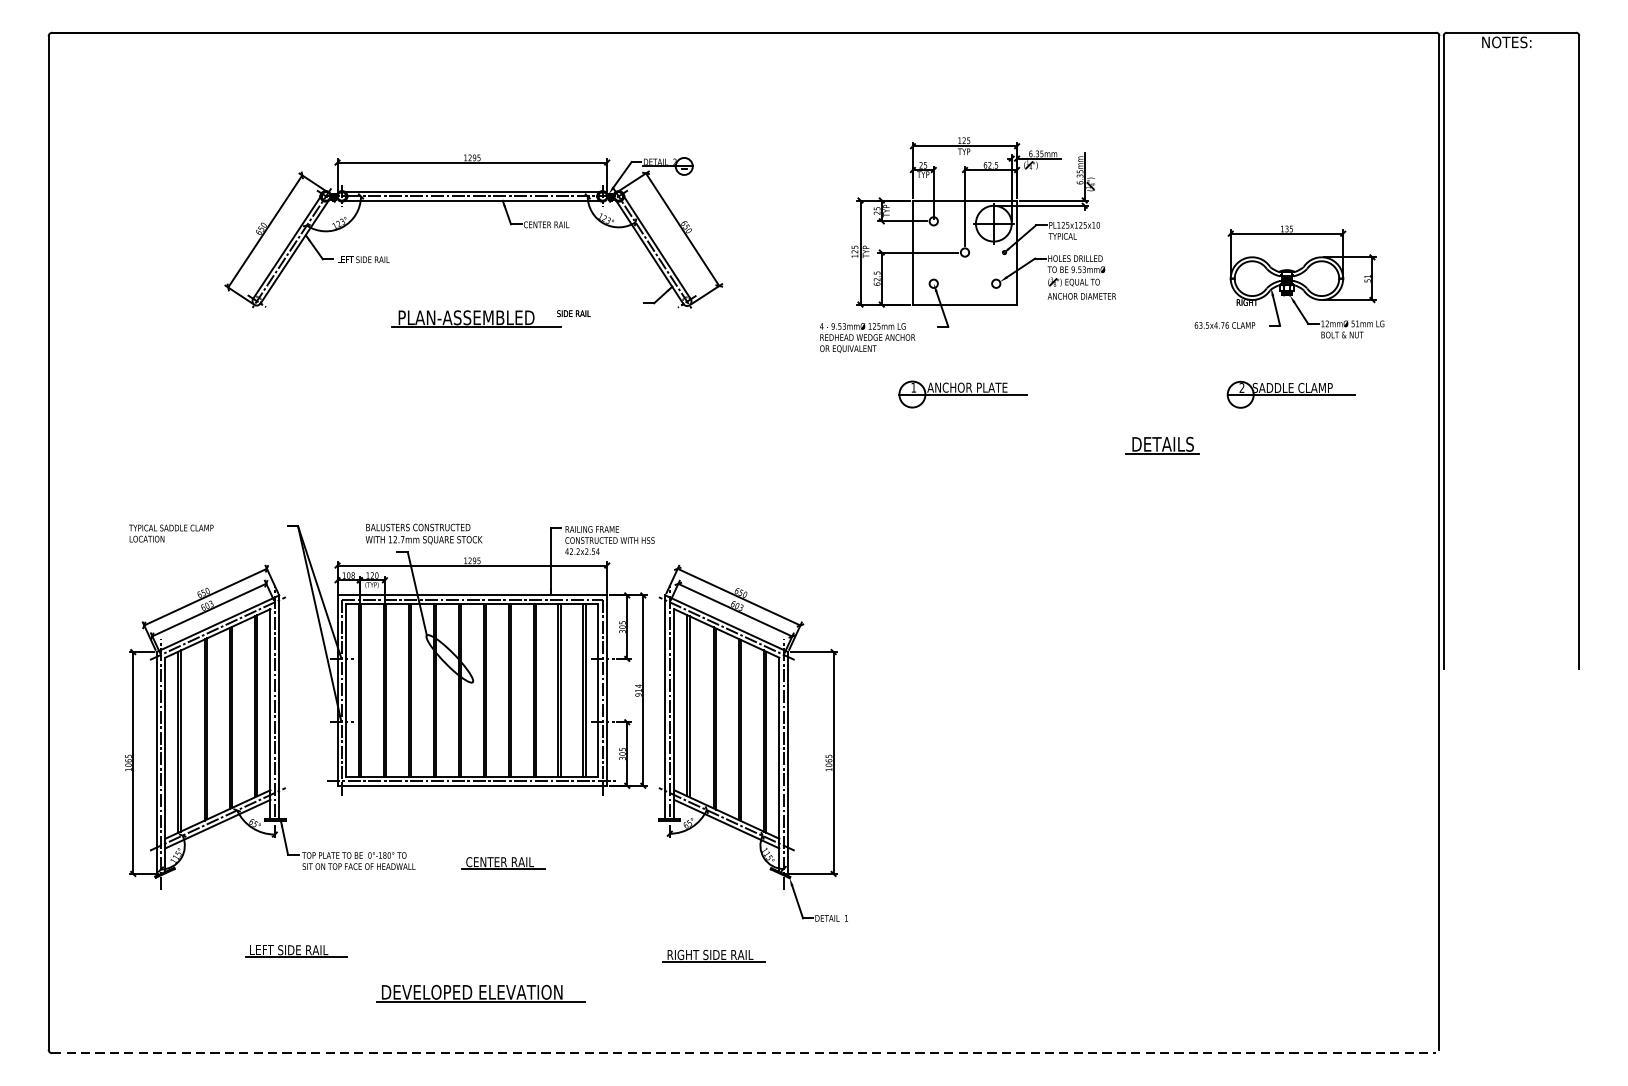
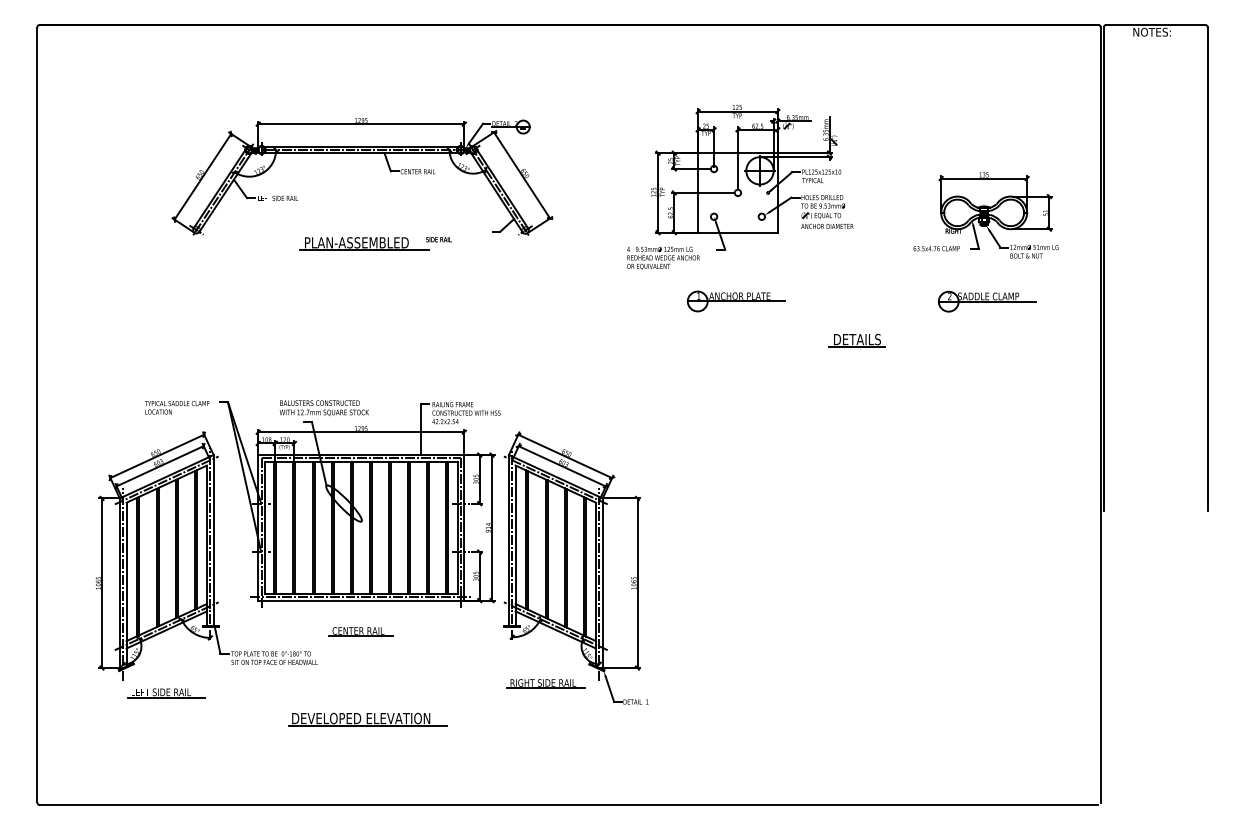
part: (1161, 445) -> (856, 340), moved
text: (170, 533) -> (176, 407), moved
part: (502, 862) -> (360, 631), moved
part: (296, 951) -> (166, 693), moved
part: (713, 955) -> (545, 683), moved
part: (480, 993) -> (367, 719), moved
line: (744, 1053) -> (569, 805), dashed -> solid

